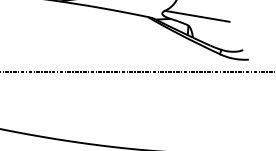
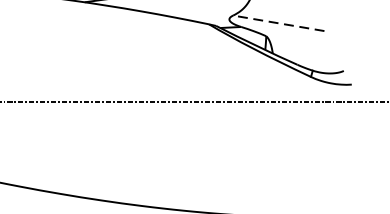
line: (197, 16) -> (279, 23), solid -> dashed

